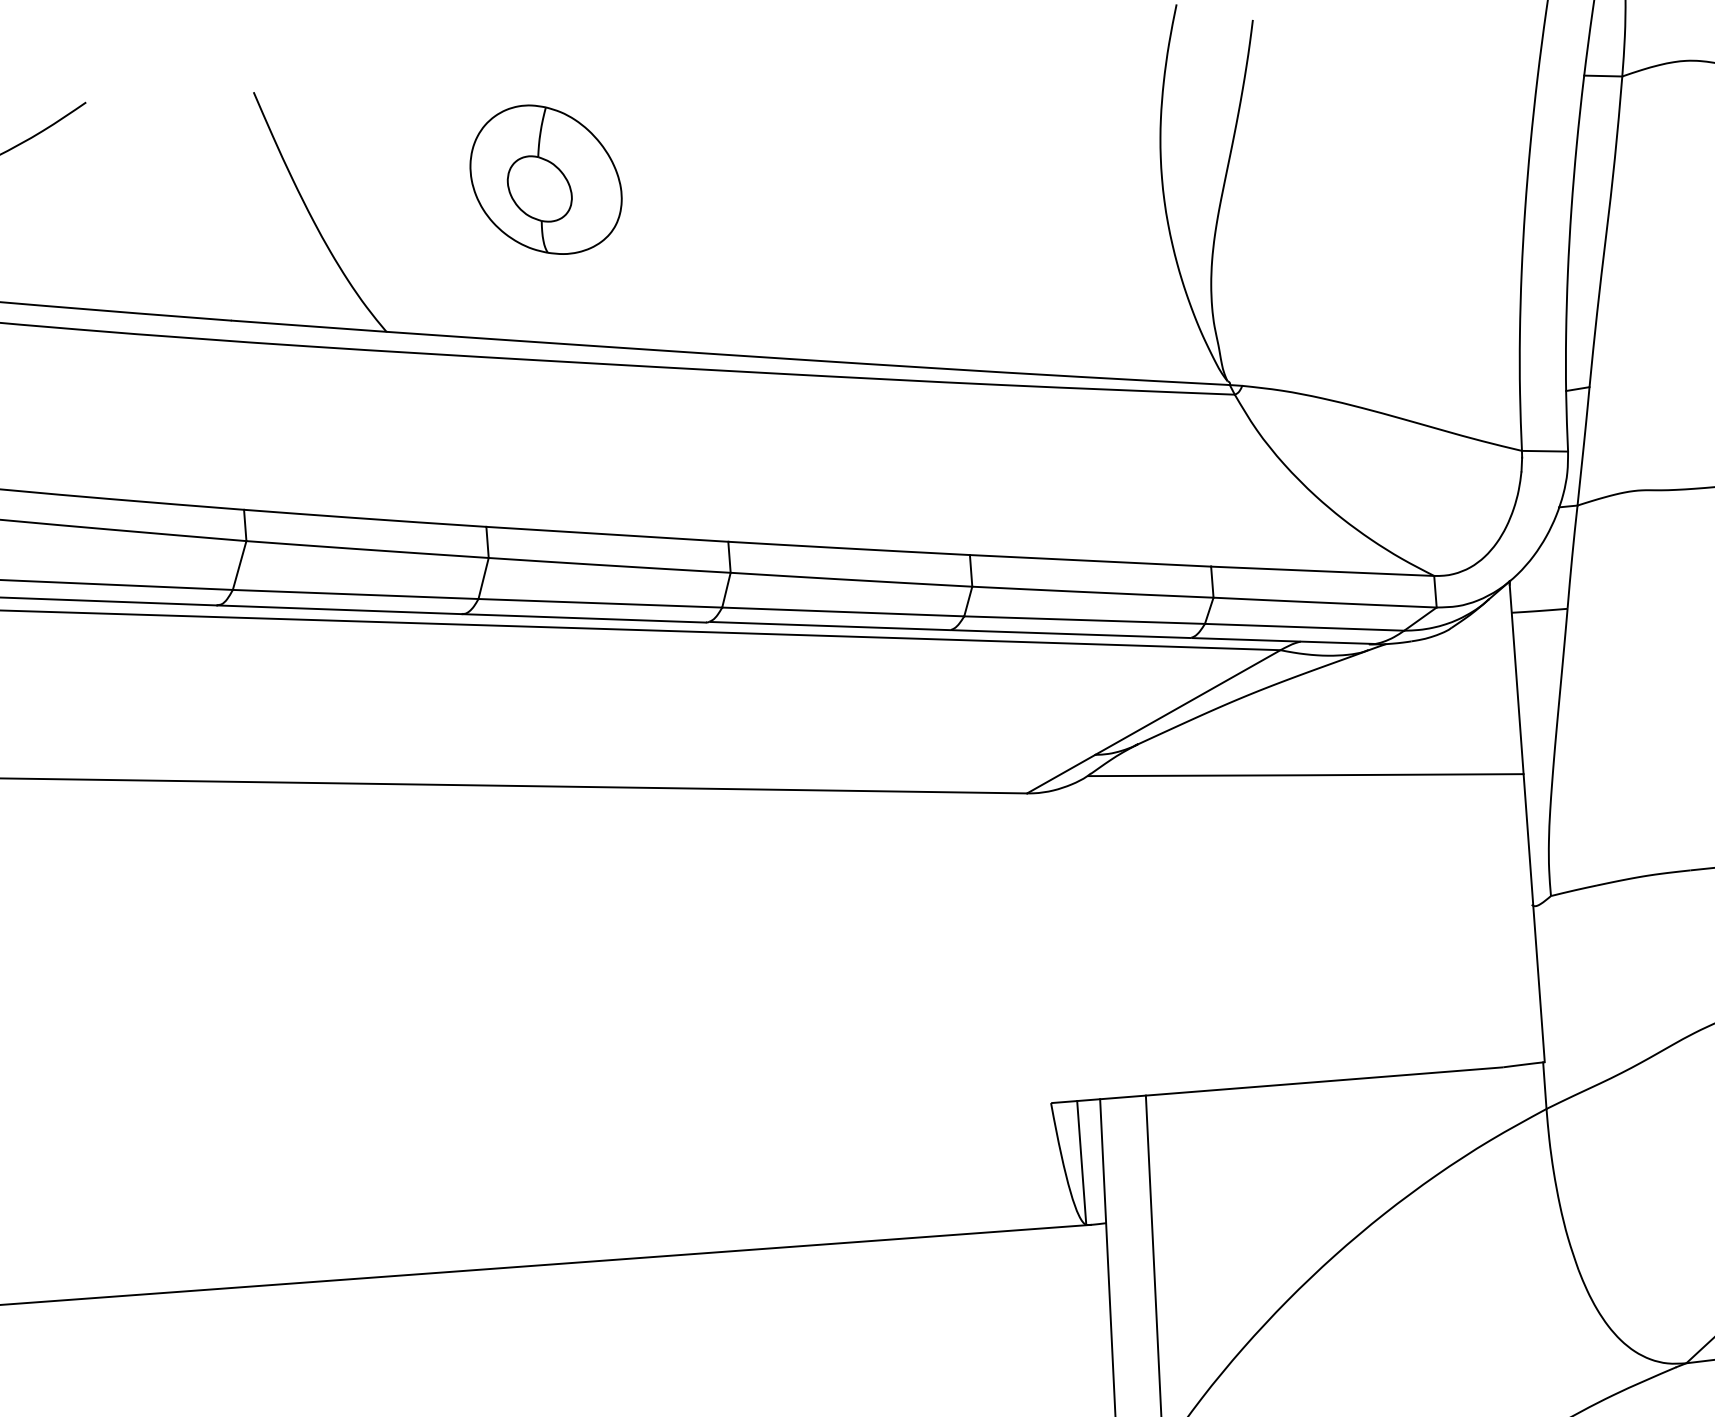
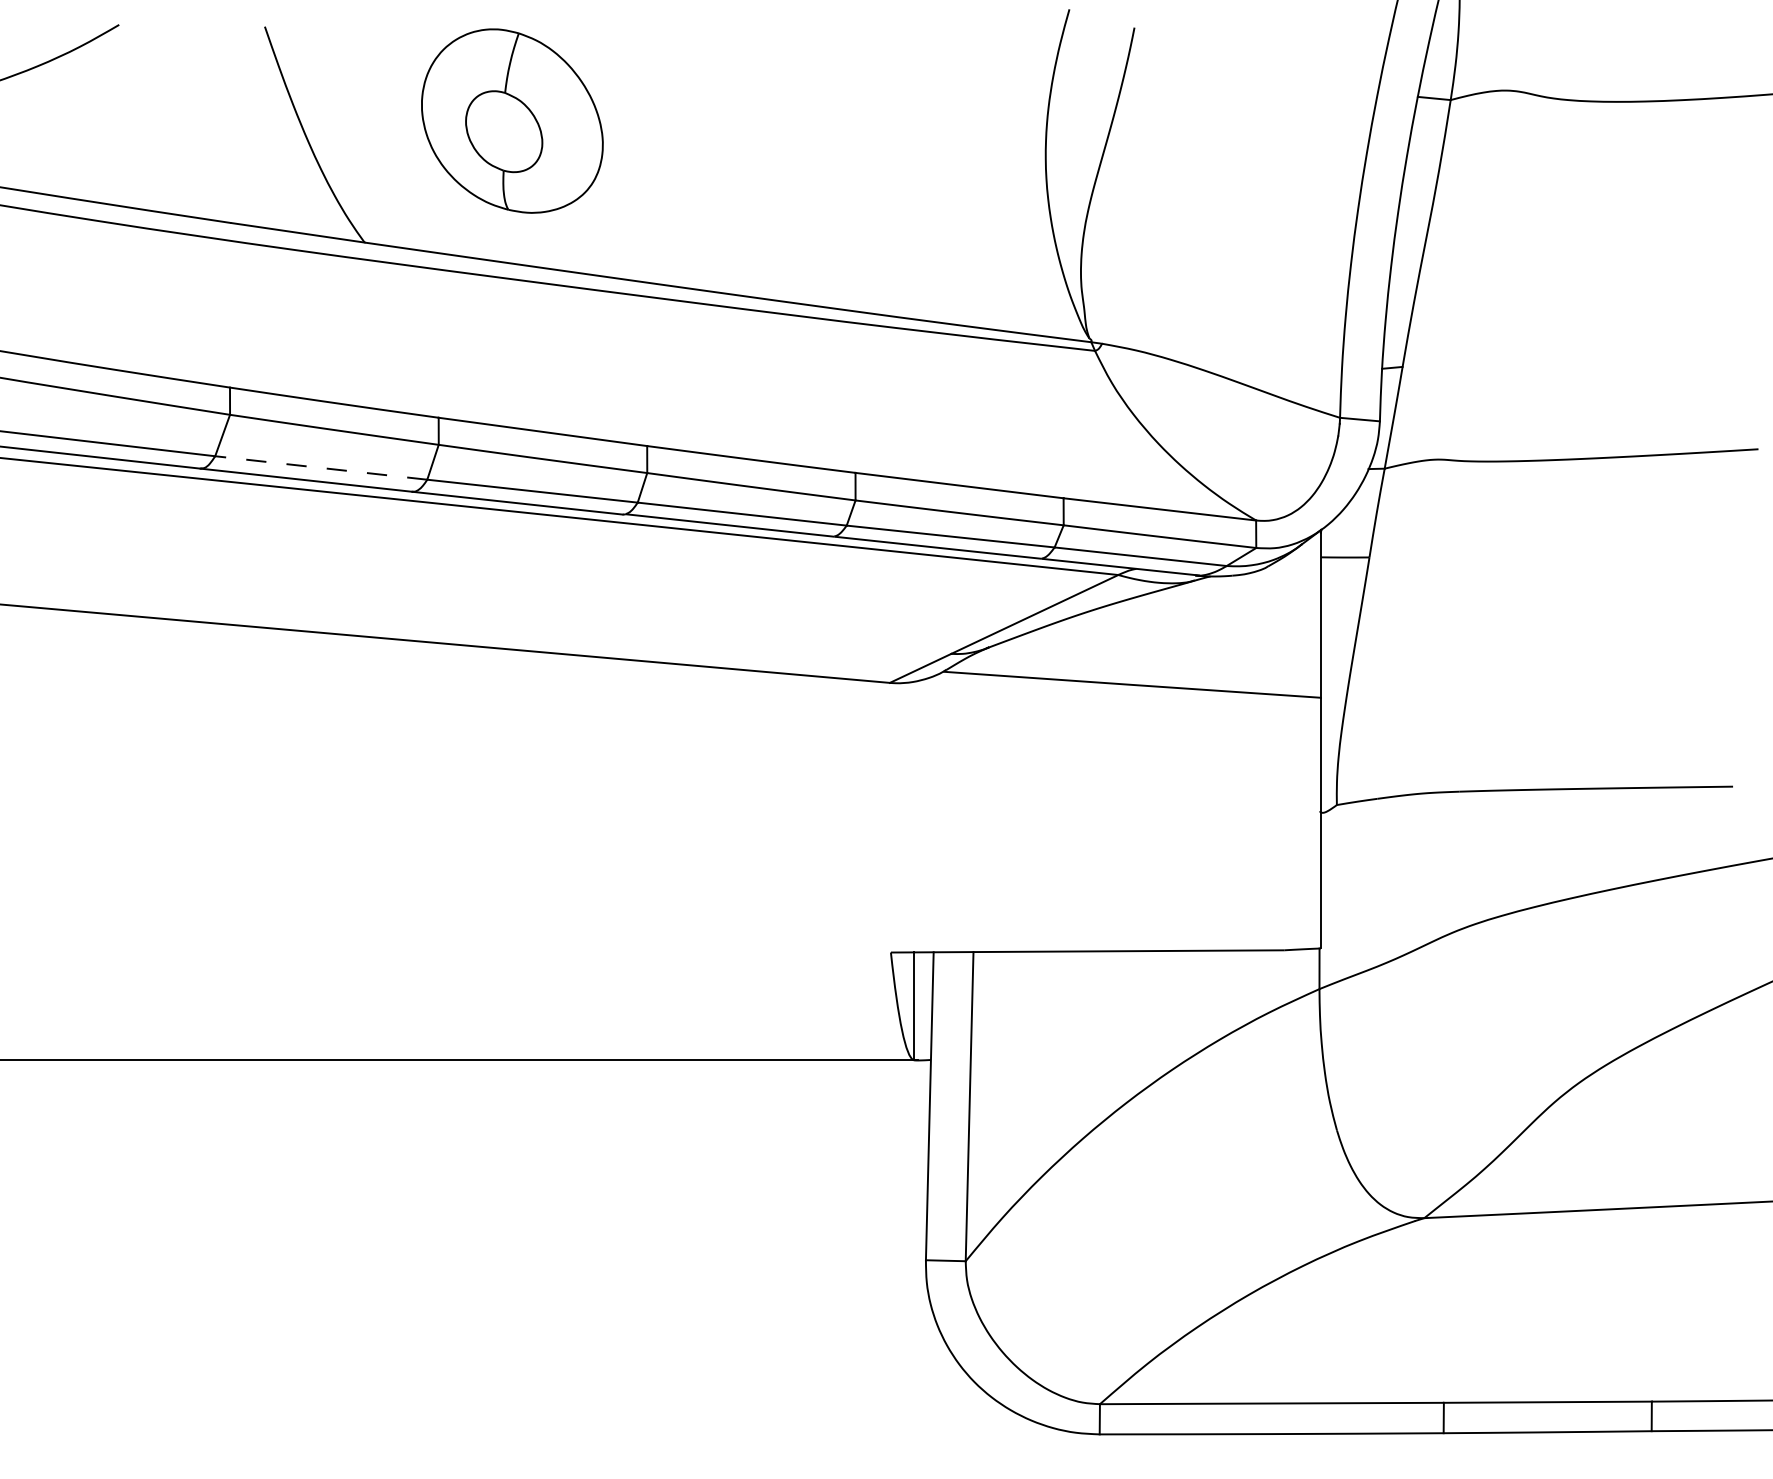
part: (544, 179) -> (511, 120), size x1.4
line: (355, 593) -> (321, 467), solid -> dashed

